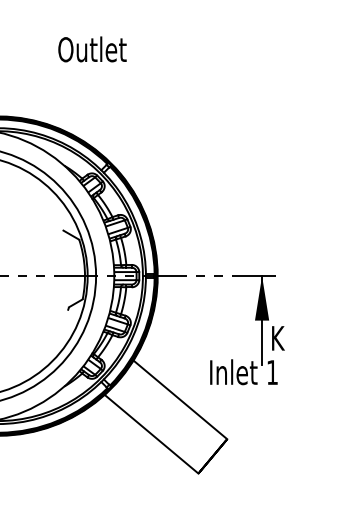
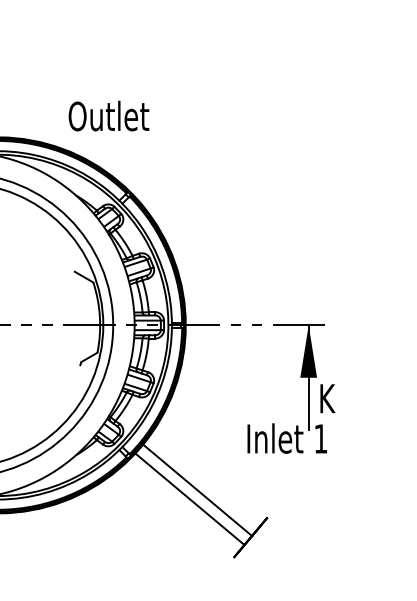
text: (92, 49) -> (108, 116), moved
line: (180, 399) -> (197, 489), moved
line: (151, 433) -> (189, 497), moved

